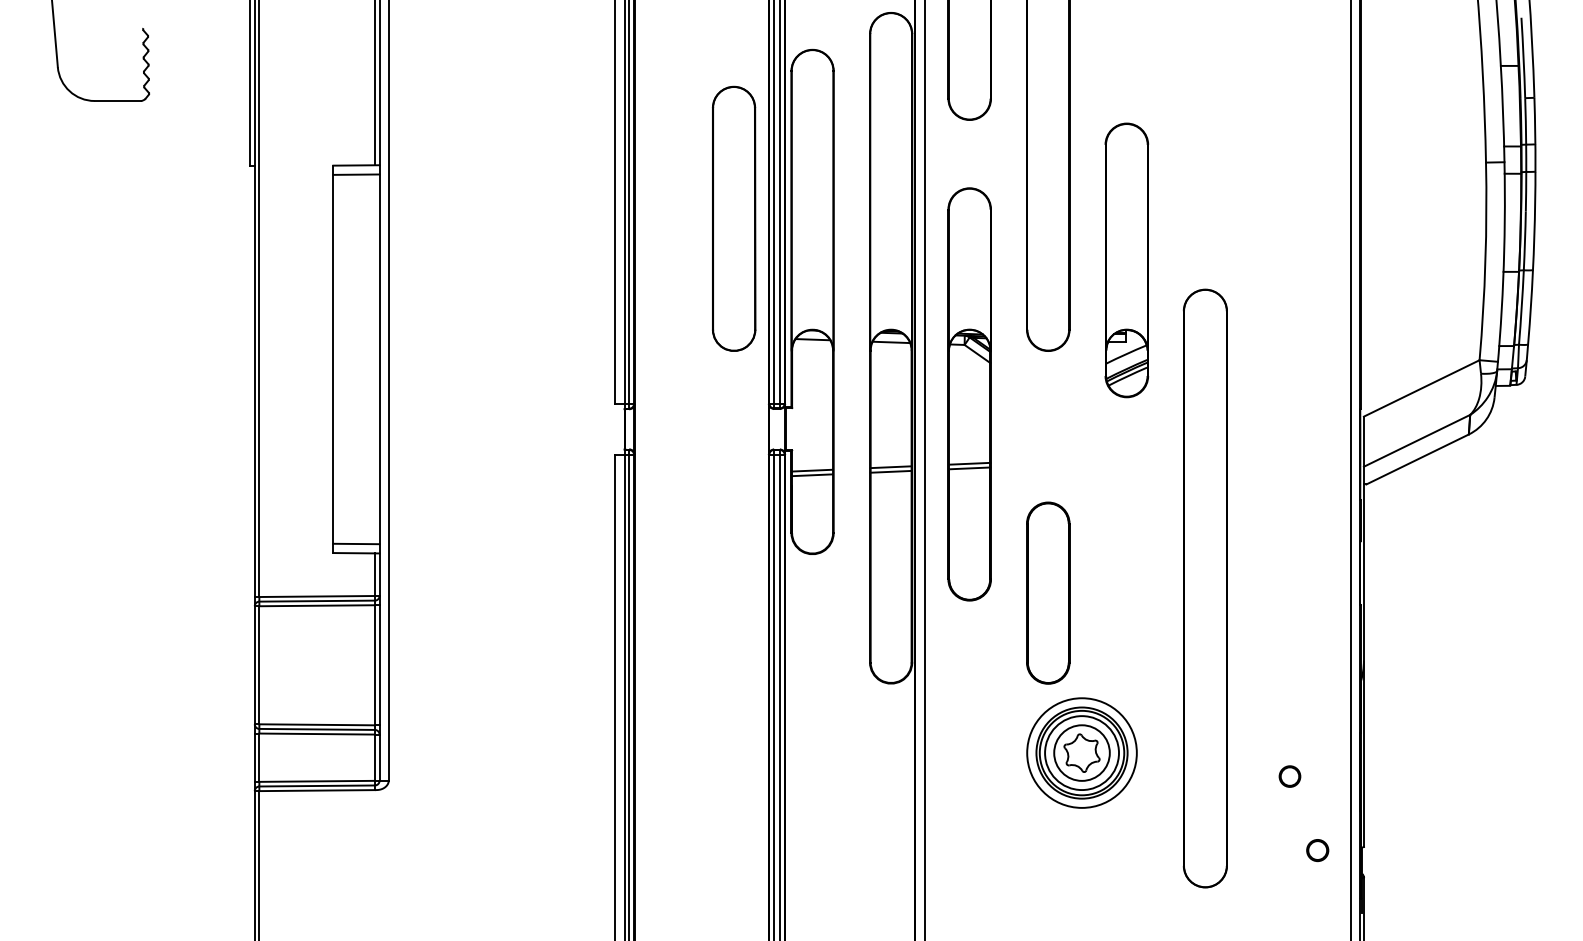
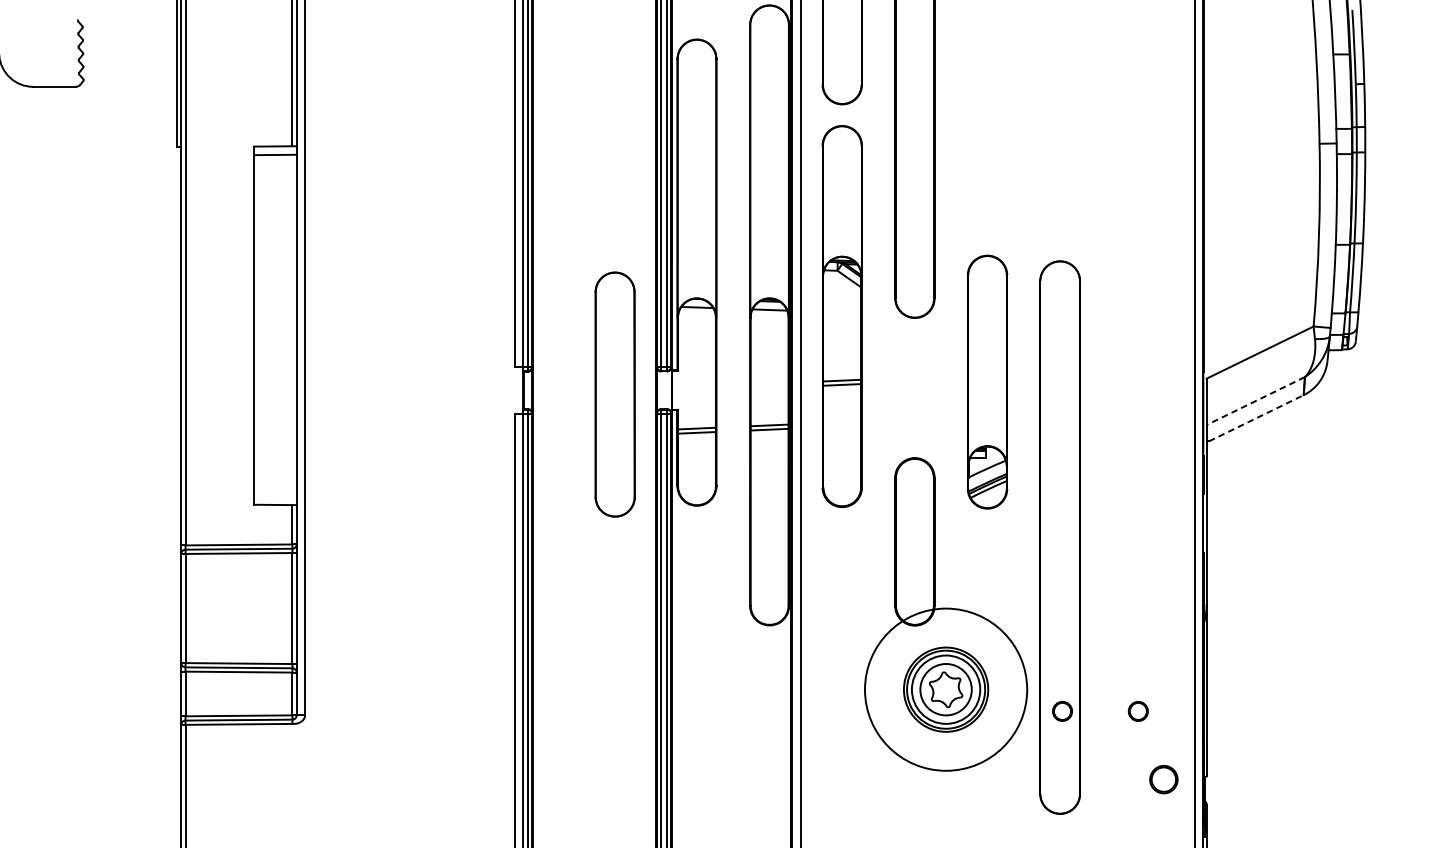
part: (734, 218) -> (615, 394), moved
part: (1126, 260) -> (987, 382), moved
part: (969, 394) -> (842, 316), moved
line: (1416, 441) -> (1255, 401), solid -> dashed
line: (1418, 459) -> (1257, 418), solid -> dashed
line: (356, 543) -> (275, 495), removed
circle: (1081, 752) -> (945, 689), size x1.6
part: (1207, 776) -> (1062, 711), added
part: (1317, 850) -> (1163, 779), size x1.4

